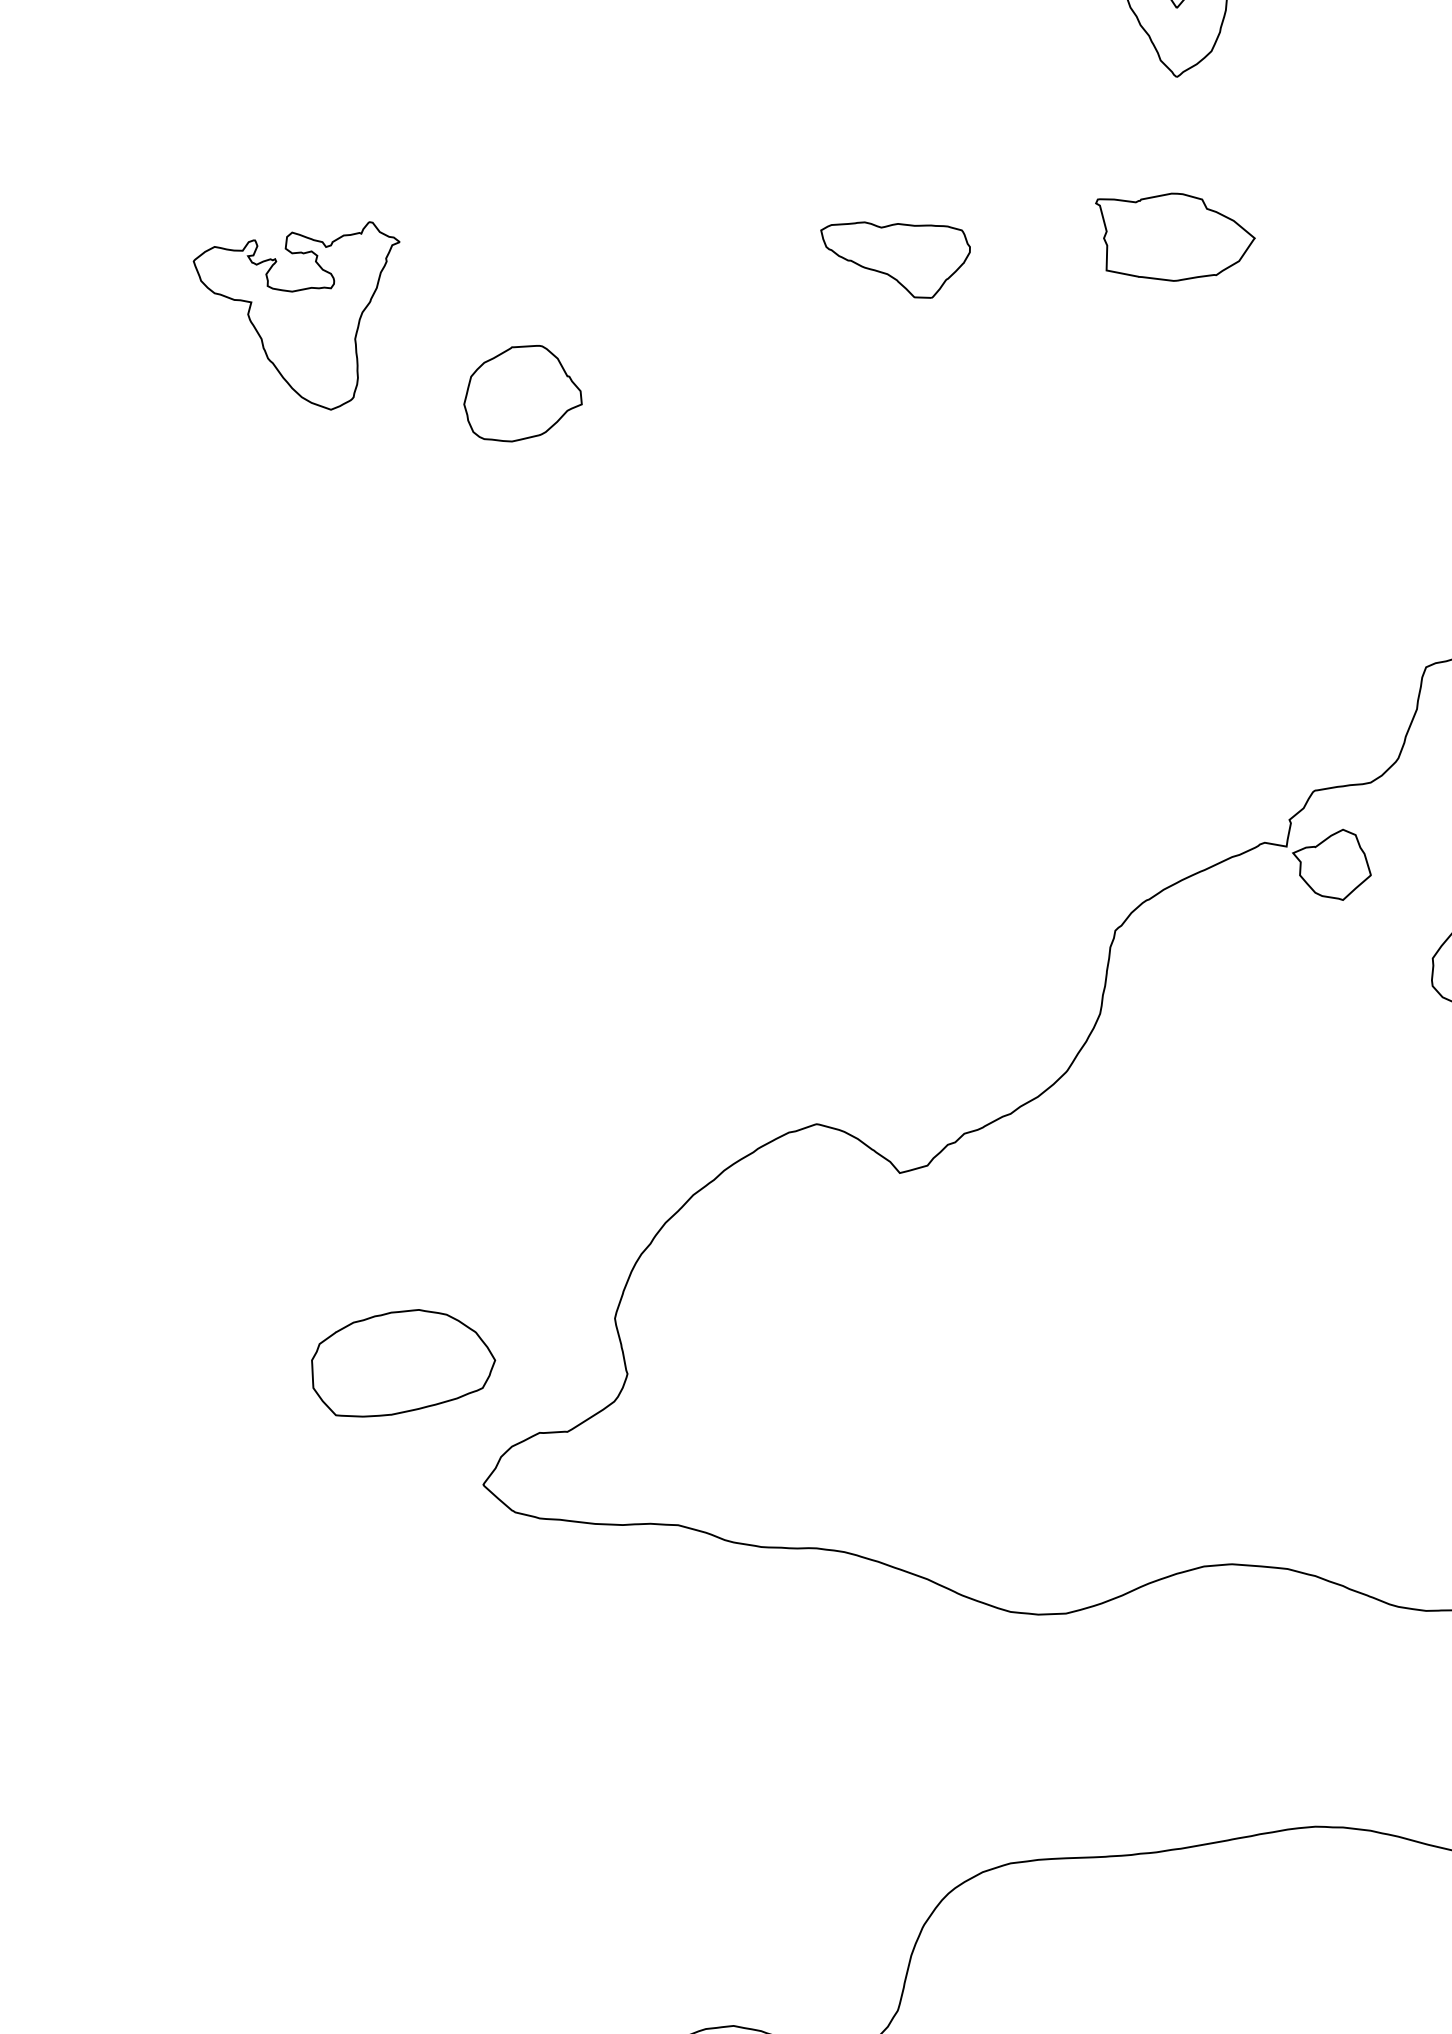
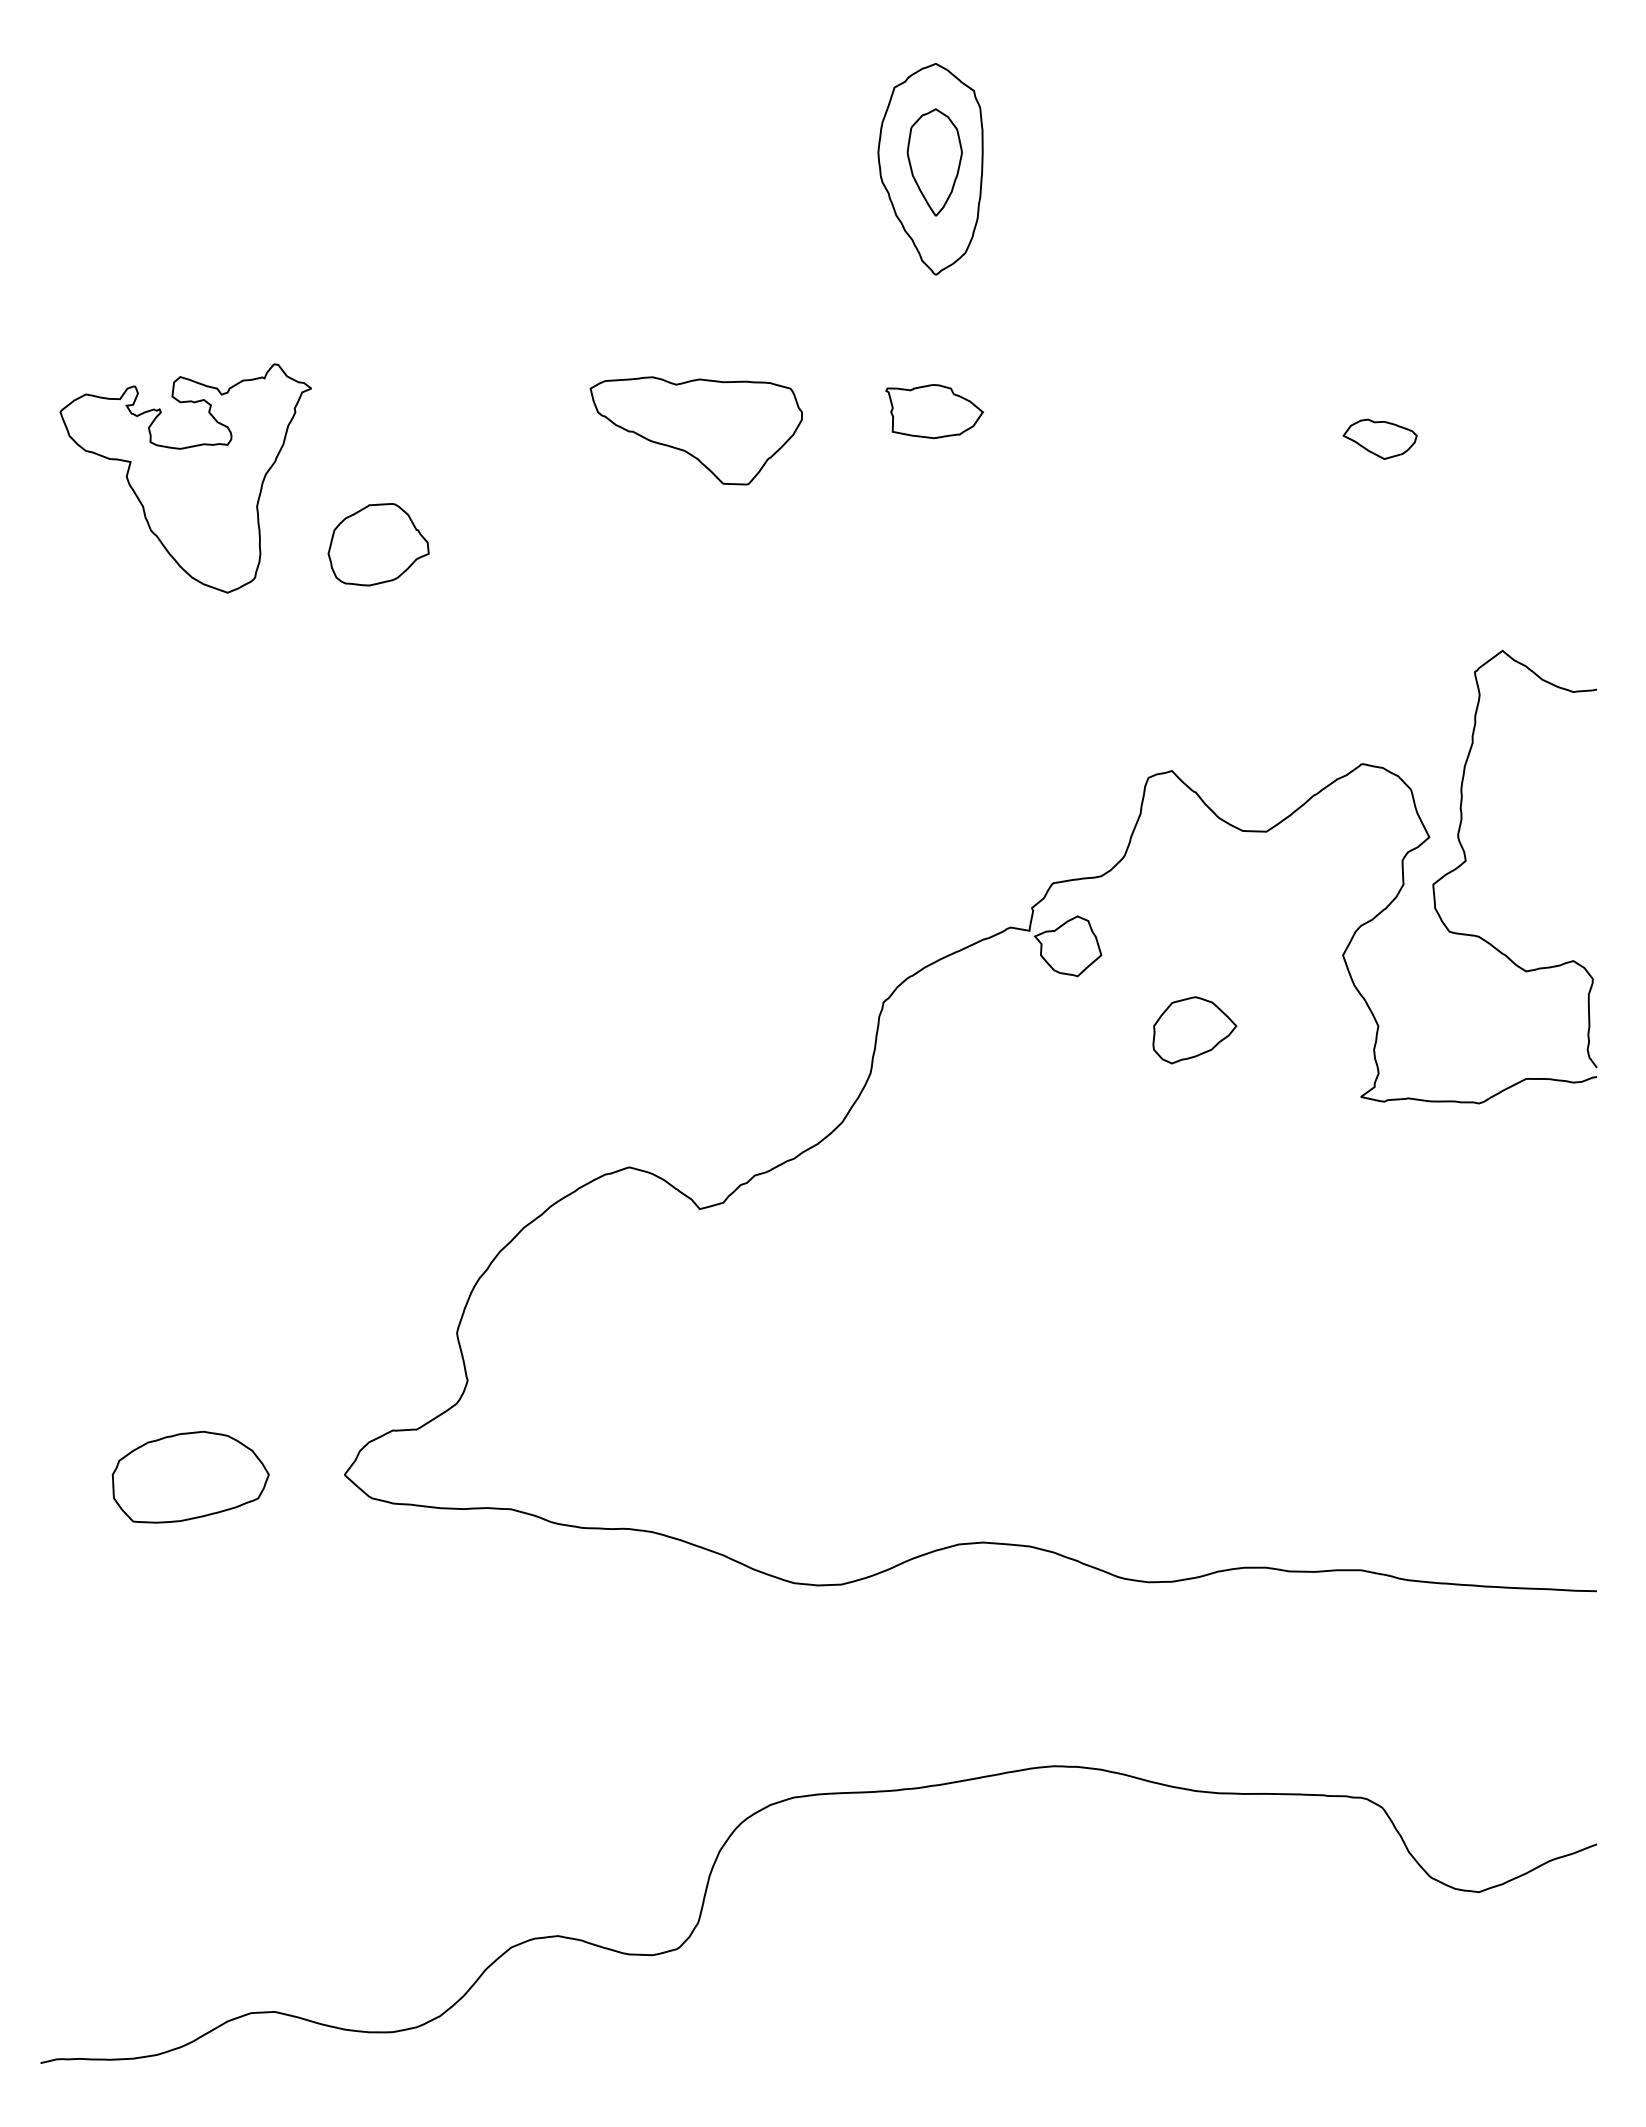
part: (1175, 237) -> (934, 411), size x0.71
part: (894, 259) -> (695, 430), size x1.67
part: (296, 315) -> (185, 478), size x1.43
part: (403, 1362) -> (190, 1476), moved

